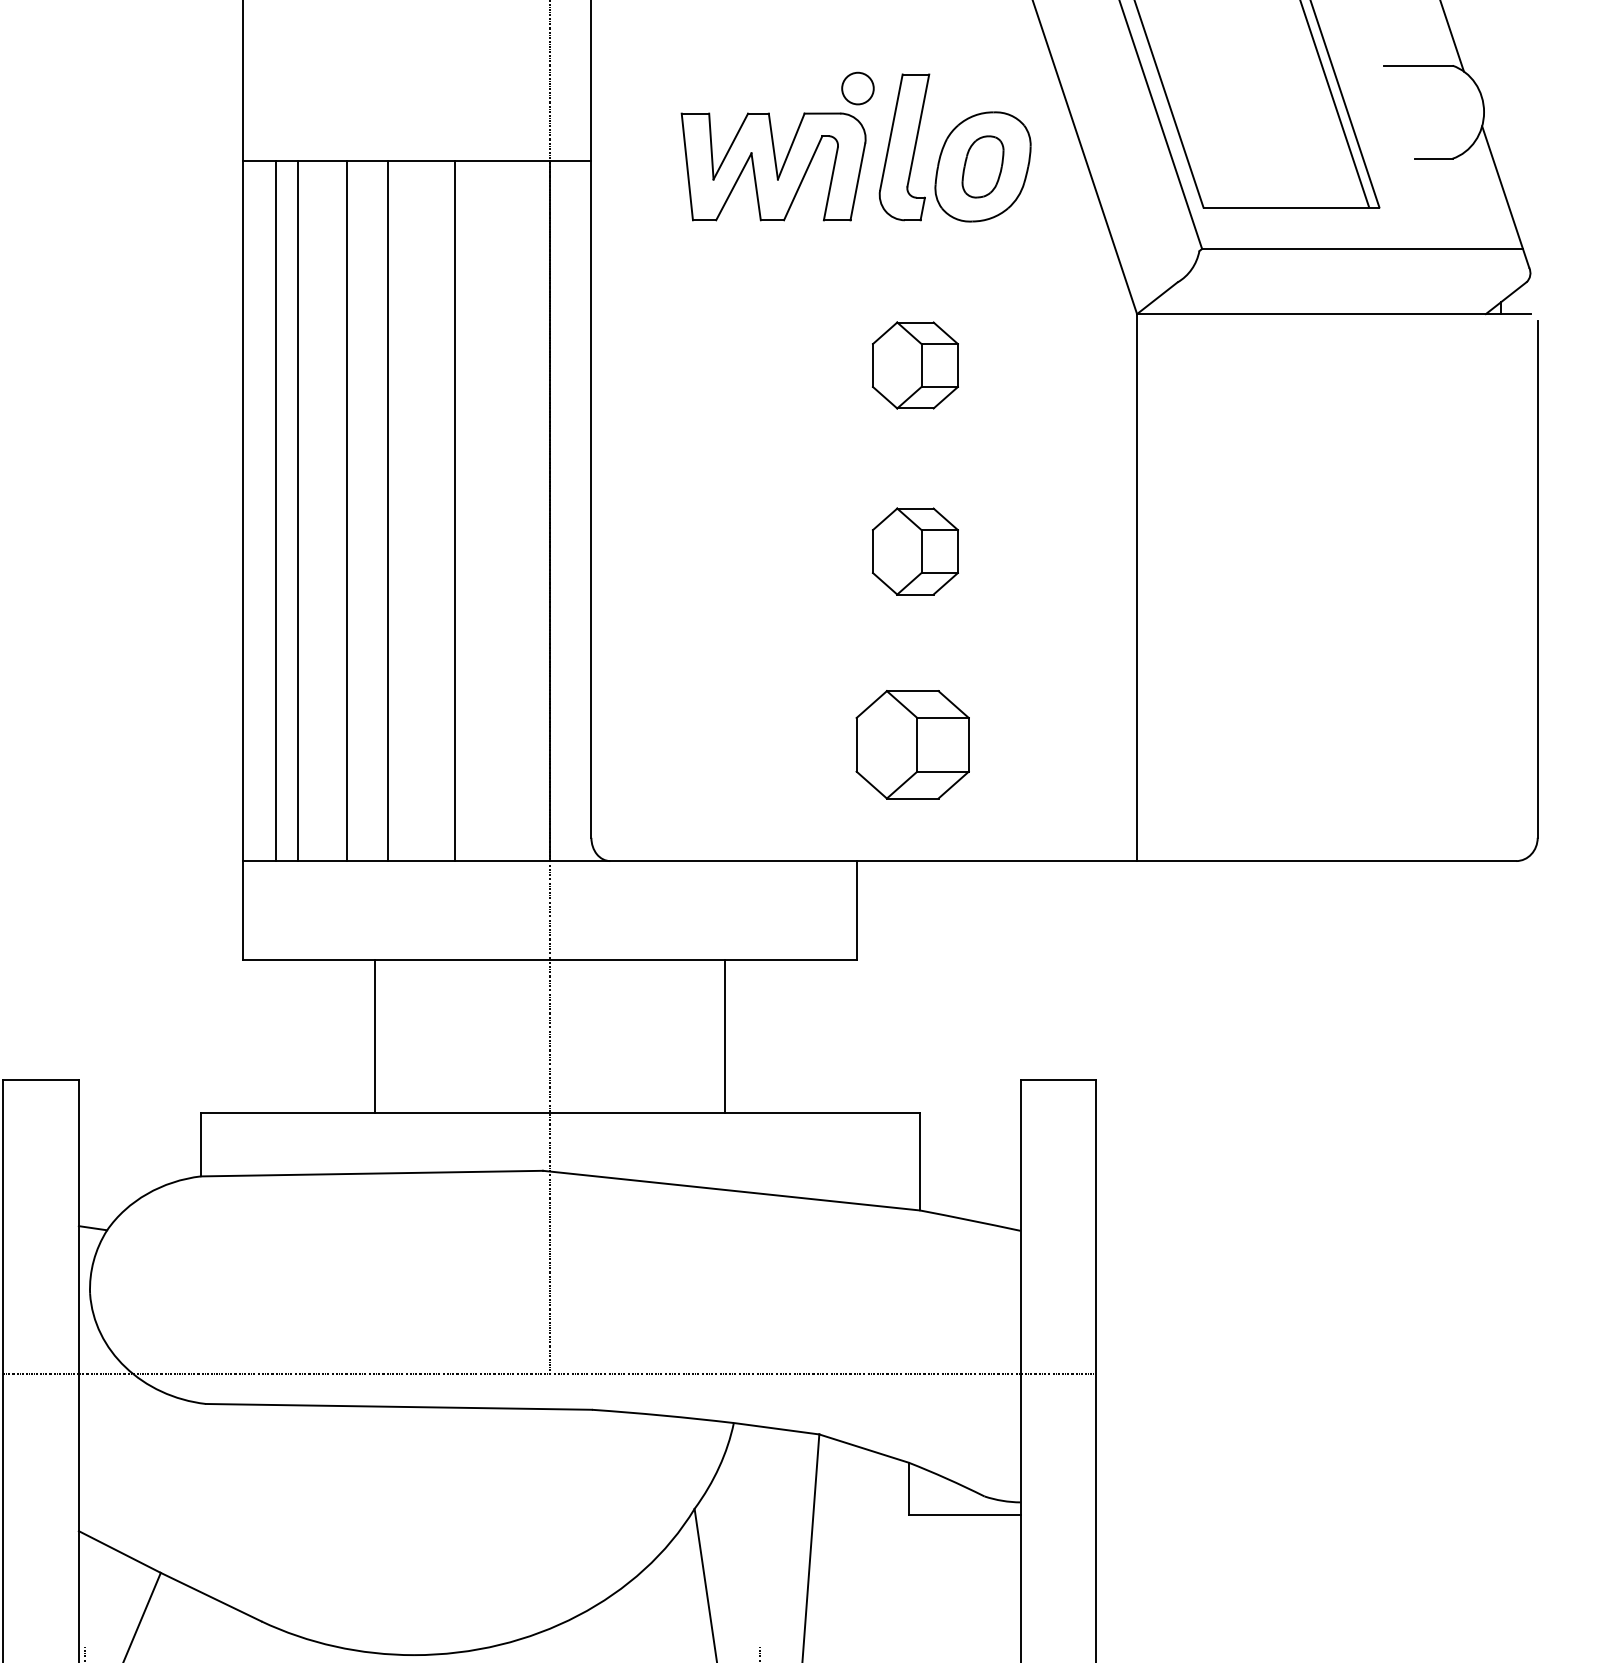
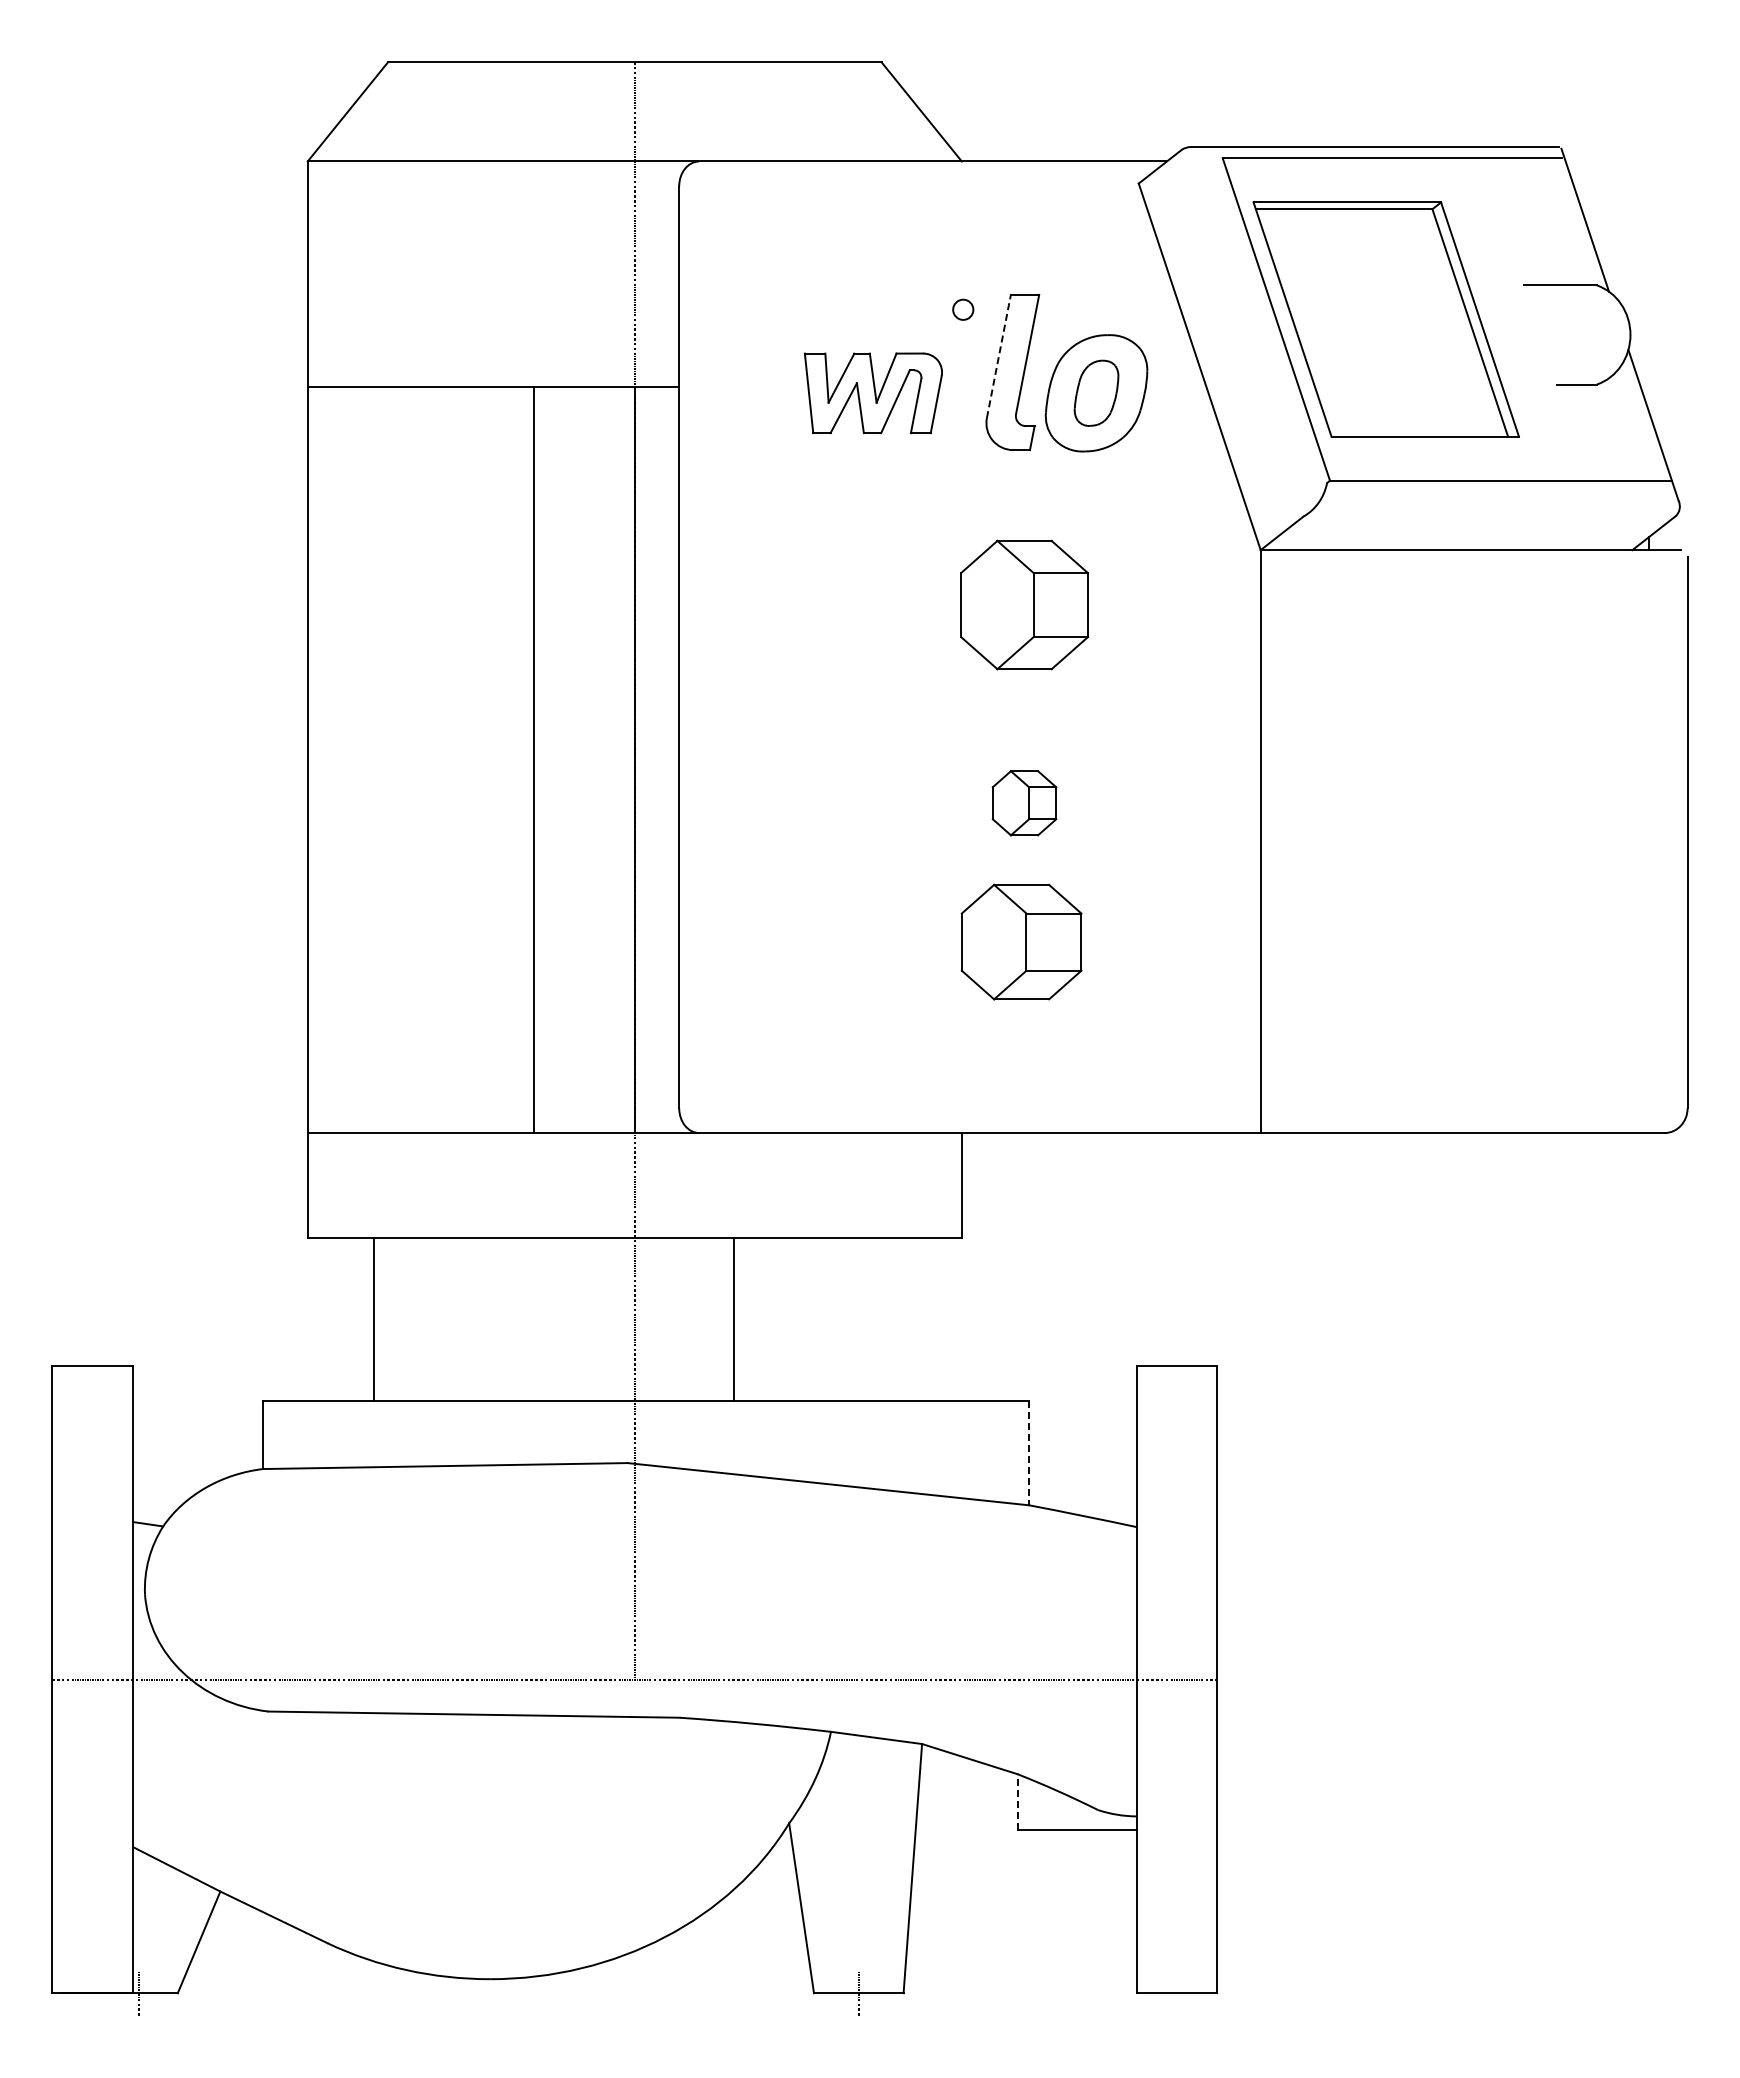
circle: (858, 88) -> (963, 309), size x0.6
line: (891, 132) -> (998, 356), solid -> dashed
part: (773, 167) -> (873, 393), size x0.7
part: (915, 365) -> (1024, 604), size x1.4
line: (276, 511) -> (343, 760), removed
line: (297, 511) -> (366, 760), removed
line: (346, 511) -> (418, 760), removed
line: (388, 511) -> (462, 760), removed
part: (915, 551) -> (1024, 803), size x0.7
part: (912, 744) -> (1021, 941), moved
line: (374, 1036) -> (374, 1319), moved
line: (724, 1036) -> (734, 1319), moved
line: (919, 1161) -> (1028, 1453), solid -> dashed
line: (908, 1488) -> (1017, 1801), solid -> dashed

